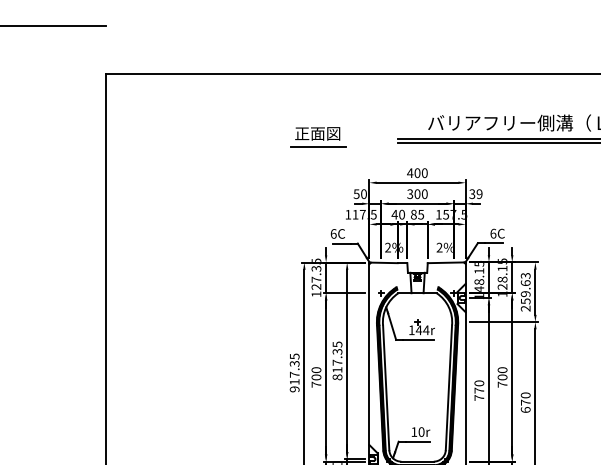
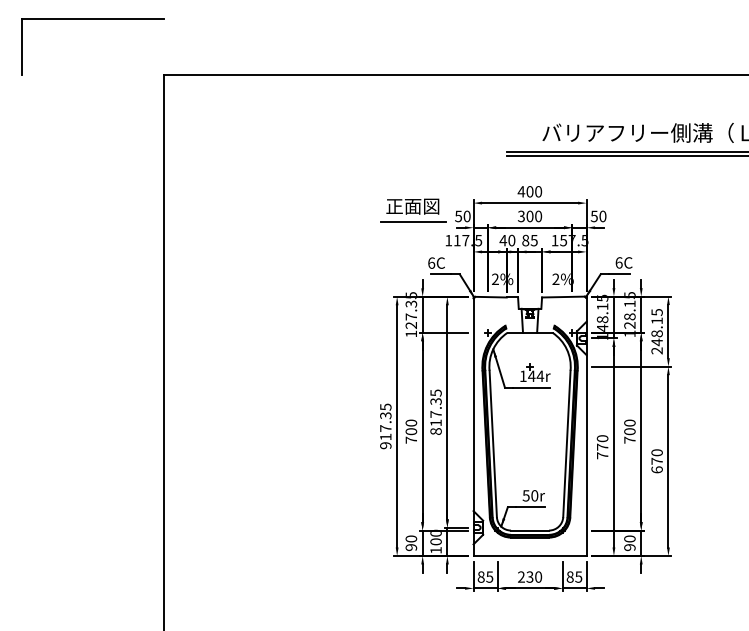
part: (318, 137) -> (413, 210), moved
text: (475, 194) -> (598, 216), 39 -> 50
text: (525, 288) -> (656, 327), 259.63 -> 248.15
text: (413, 431) -> (525, 495), 10r -> 50r

